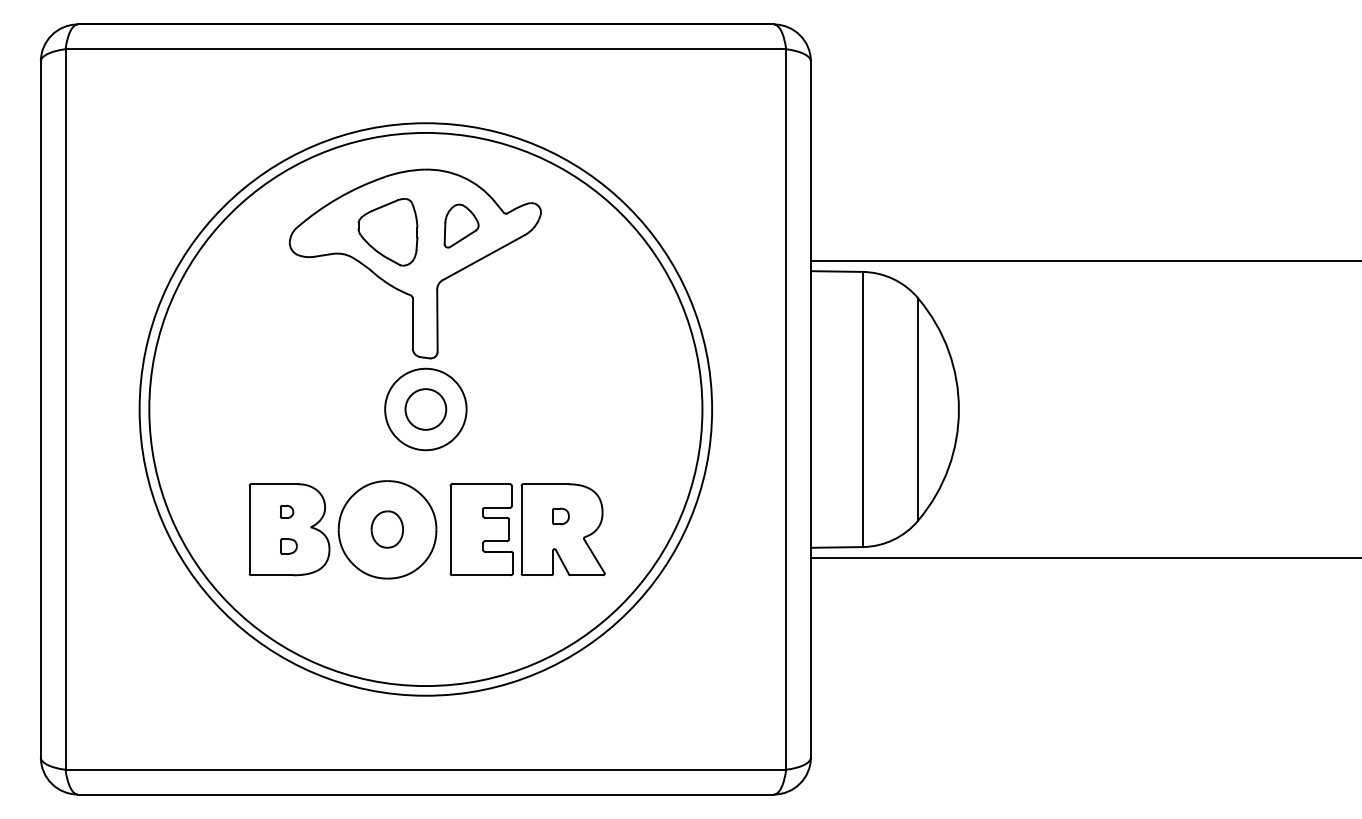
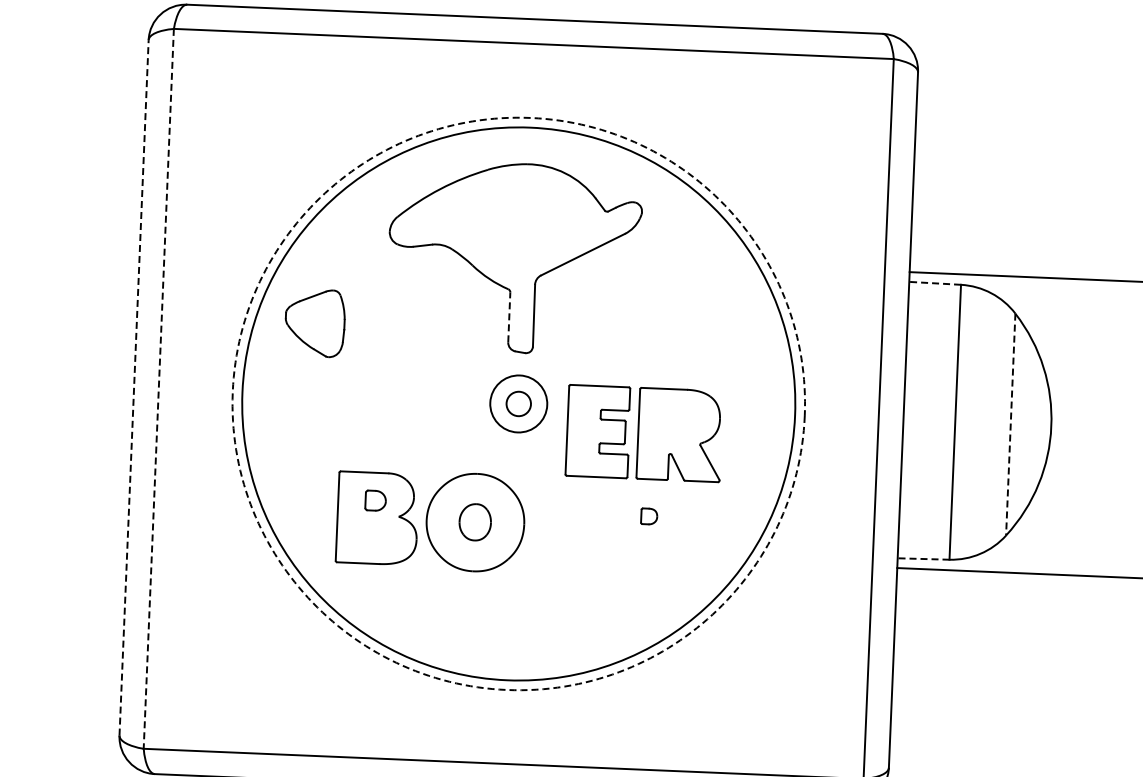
part: (461, 225) -> (562, 221), removed
part: (387, 232) -> (314, 323), moved
line: (836, 271) -> (934, 283), solid -> dashed
line: (412, 323) -> (509, 317), solid -> dashed
line: (40, 409) -> (133, 387), solid -> dashed
line: (65, 409) -> (158, 388), solid -> dashed
circle: (425, 409) -> (518, 403), size x0.6
circle: (425, 409) -> (518, 403), size x0.7
circle: (425, 409) -> (518, 403), solid -> dashed
line: (918, 410) -> (1010, 425), solid -> dashed
part: (286, 511) -> (375, 500), size x1.6
part: (527, 529) -> (644, 433), moved
part: (288, 546) -> (375, 535), removed
line: (836, 547) -> (923, 559), solid -> dashed

